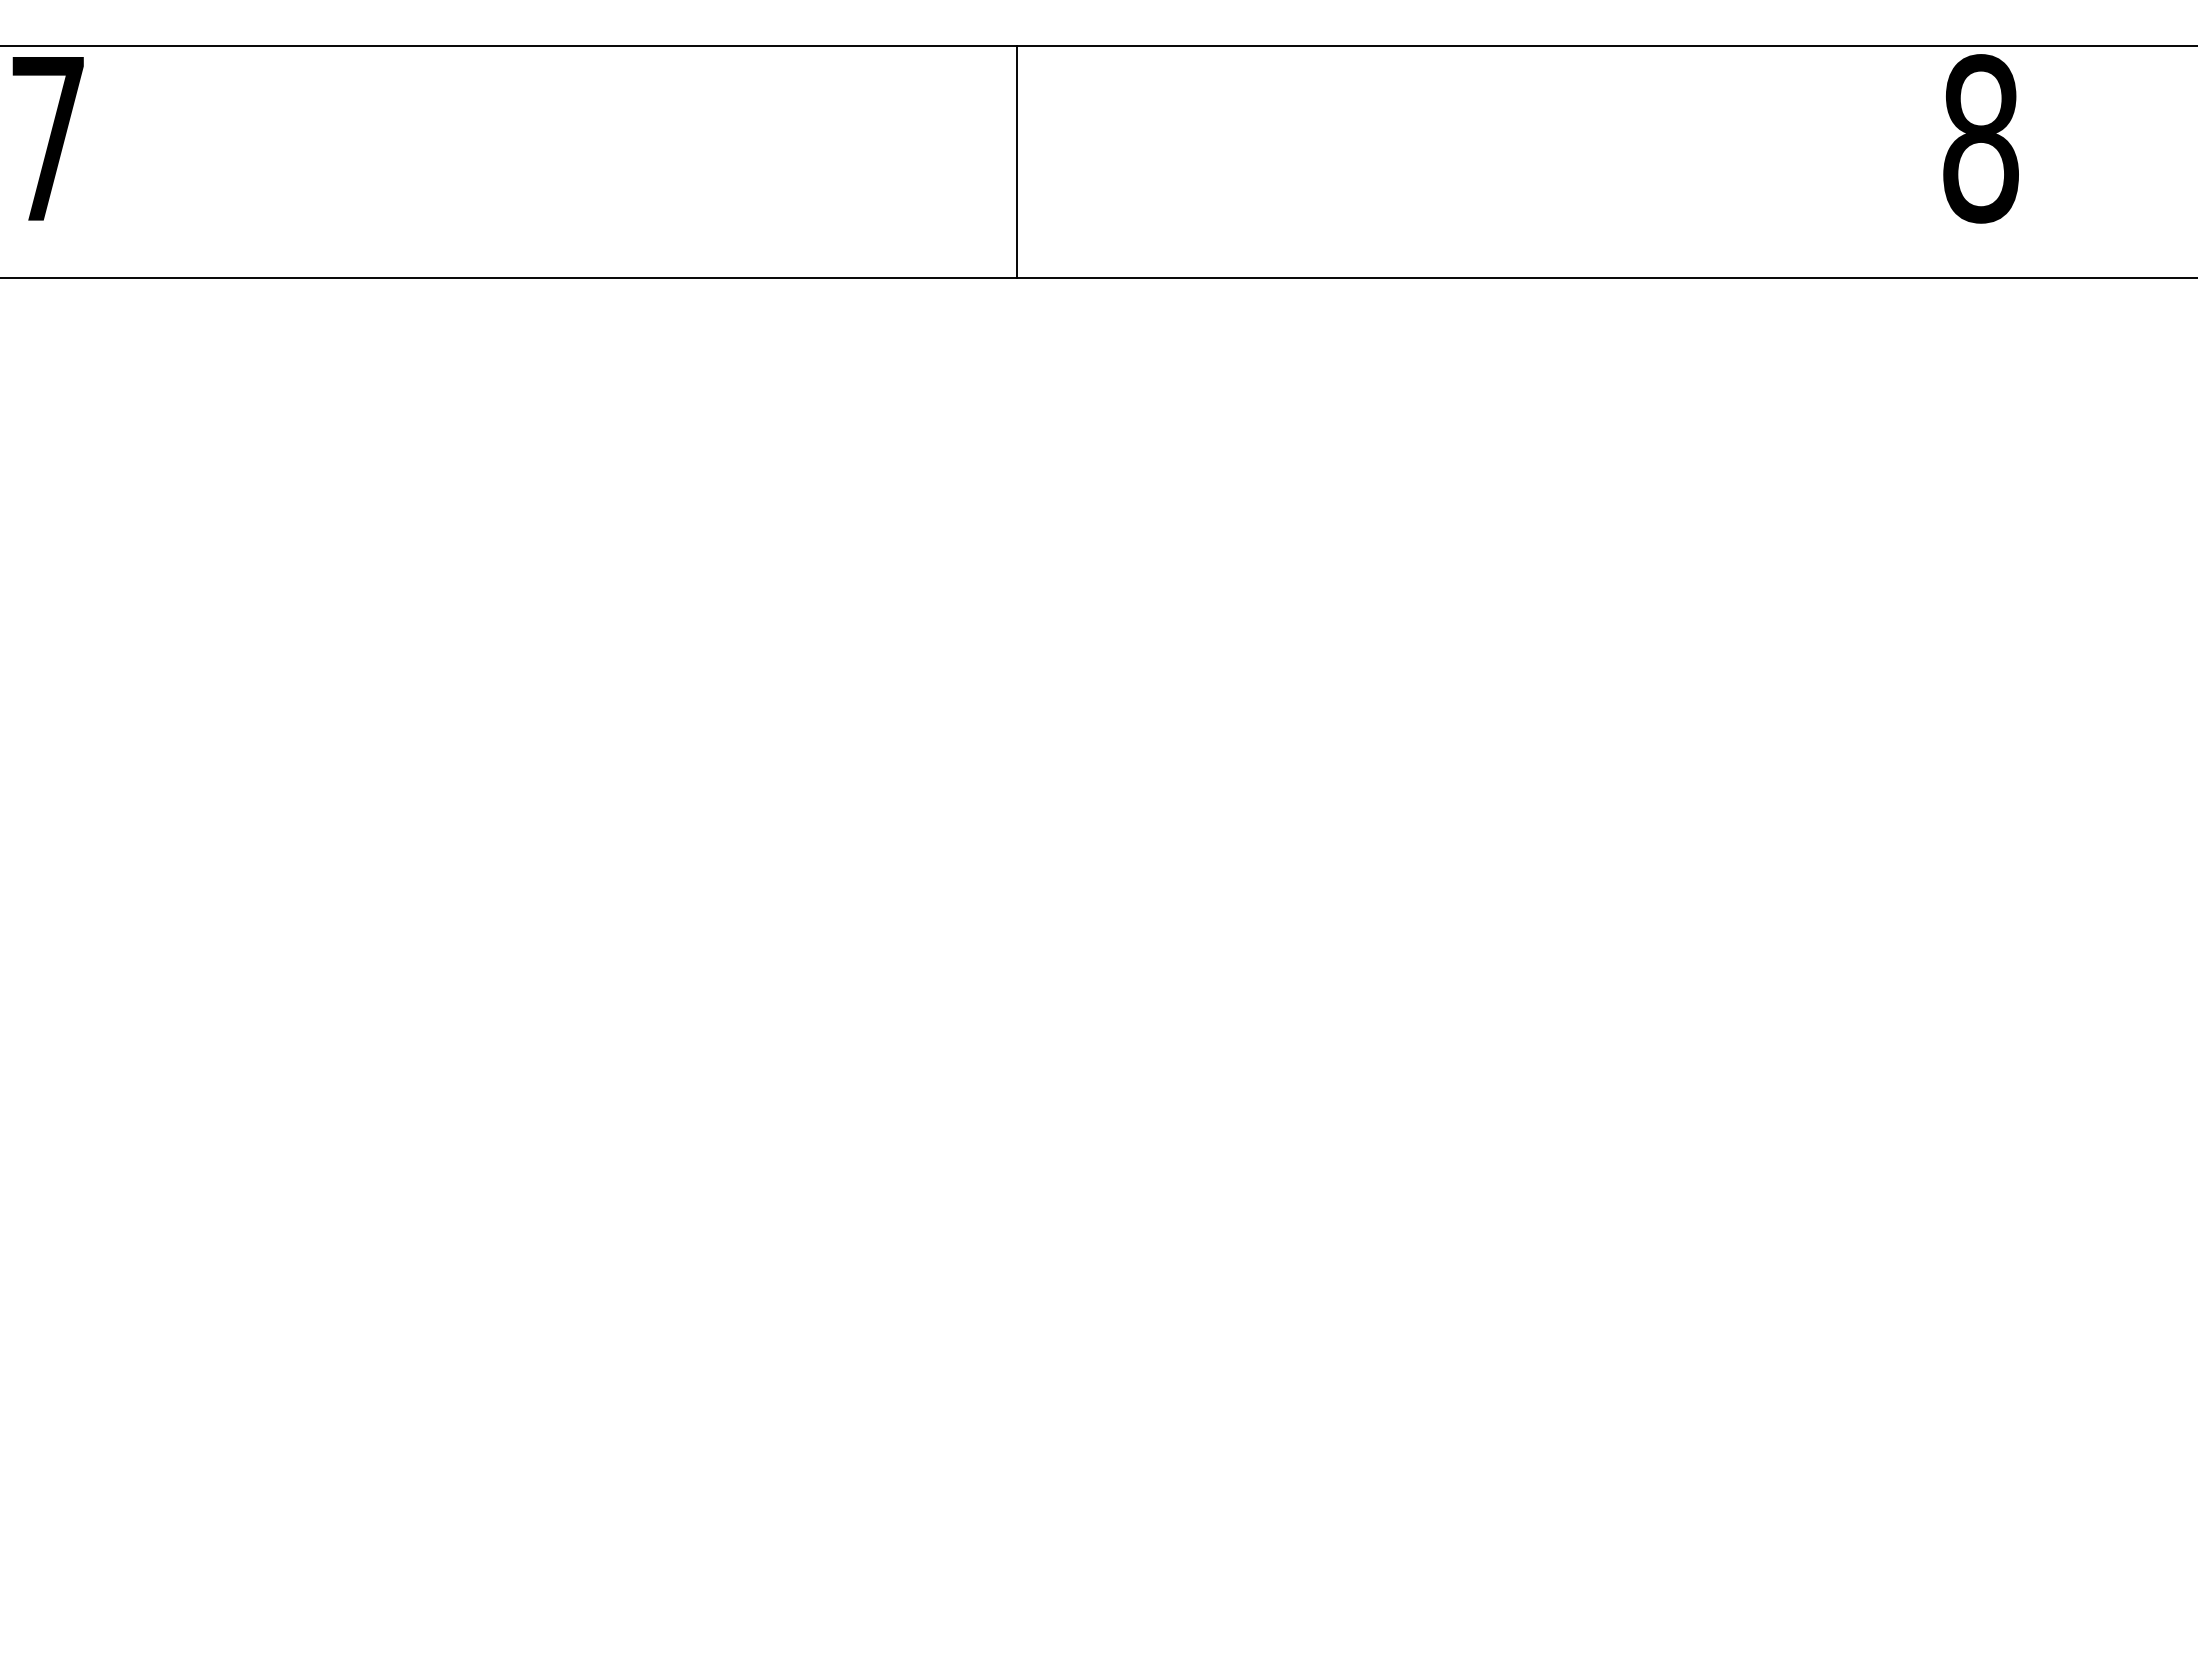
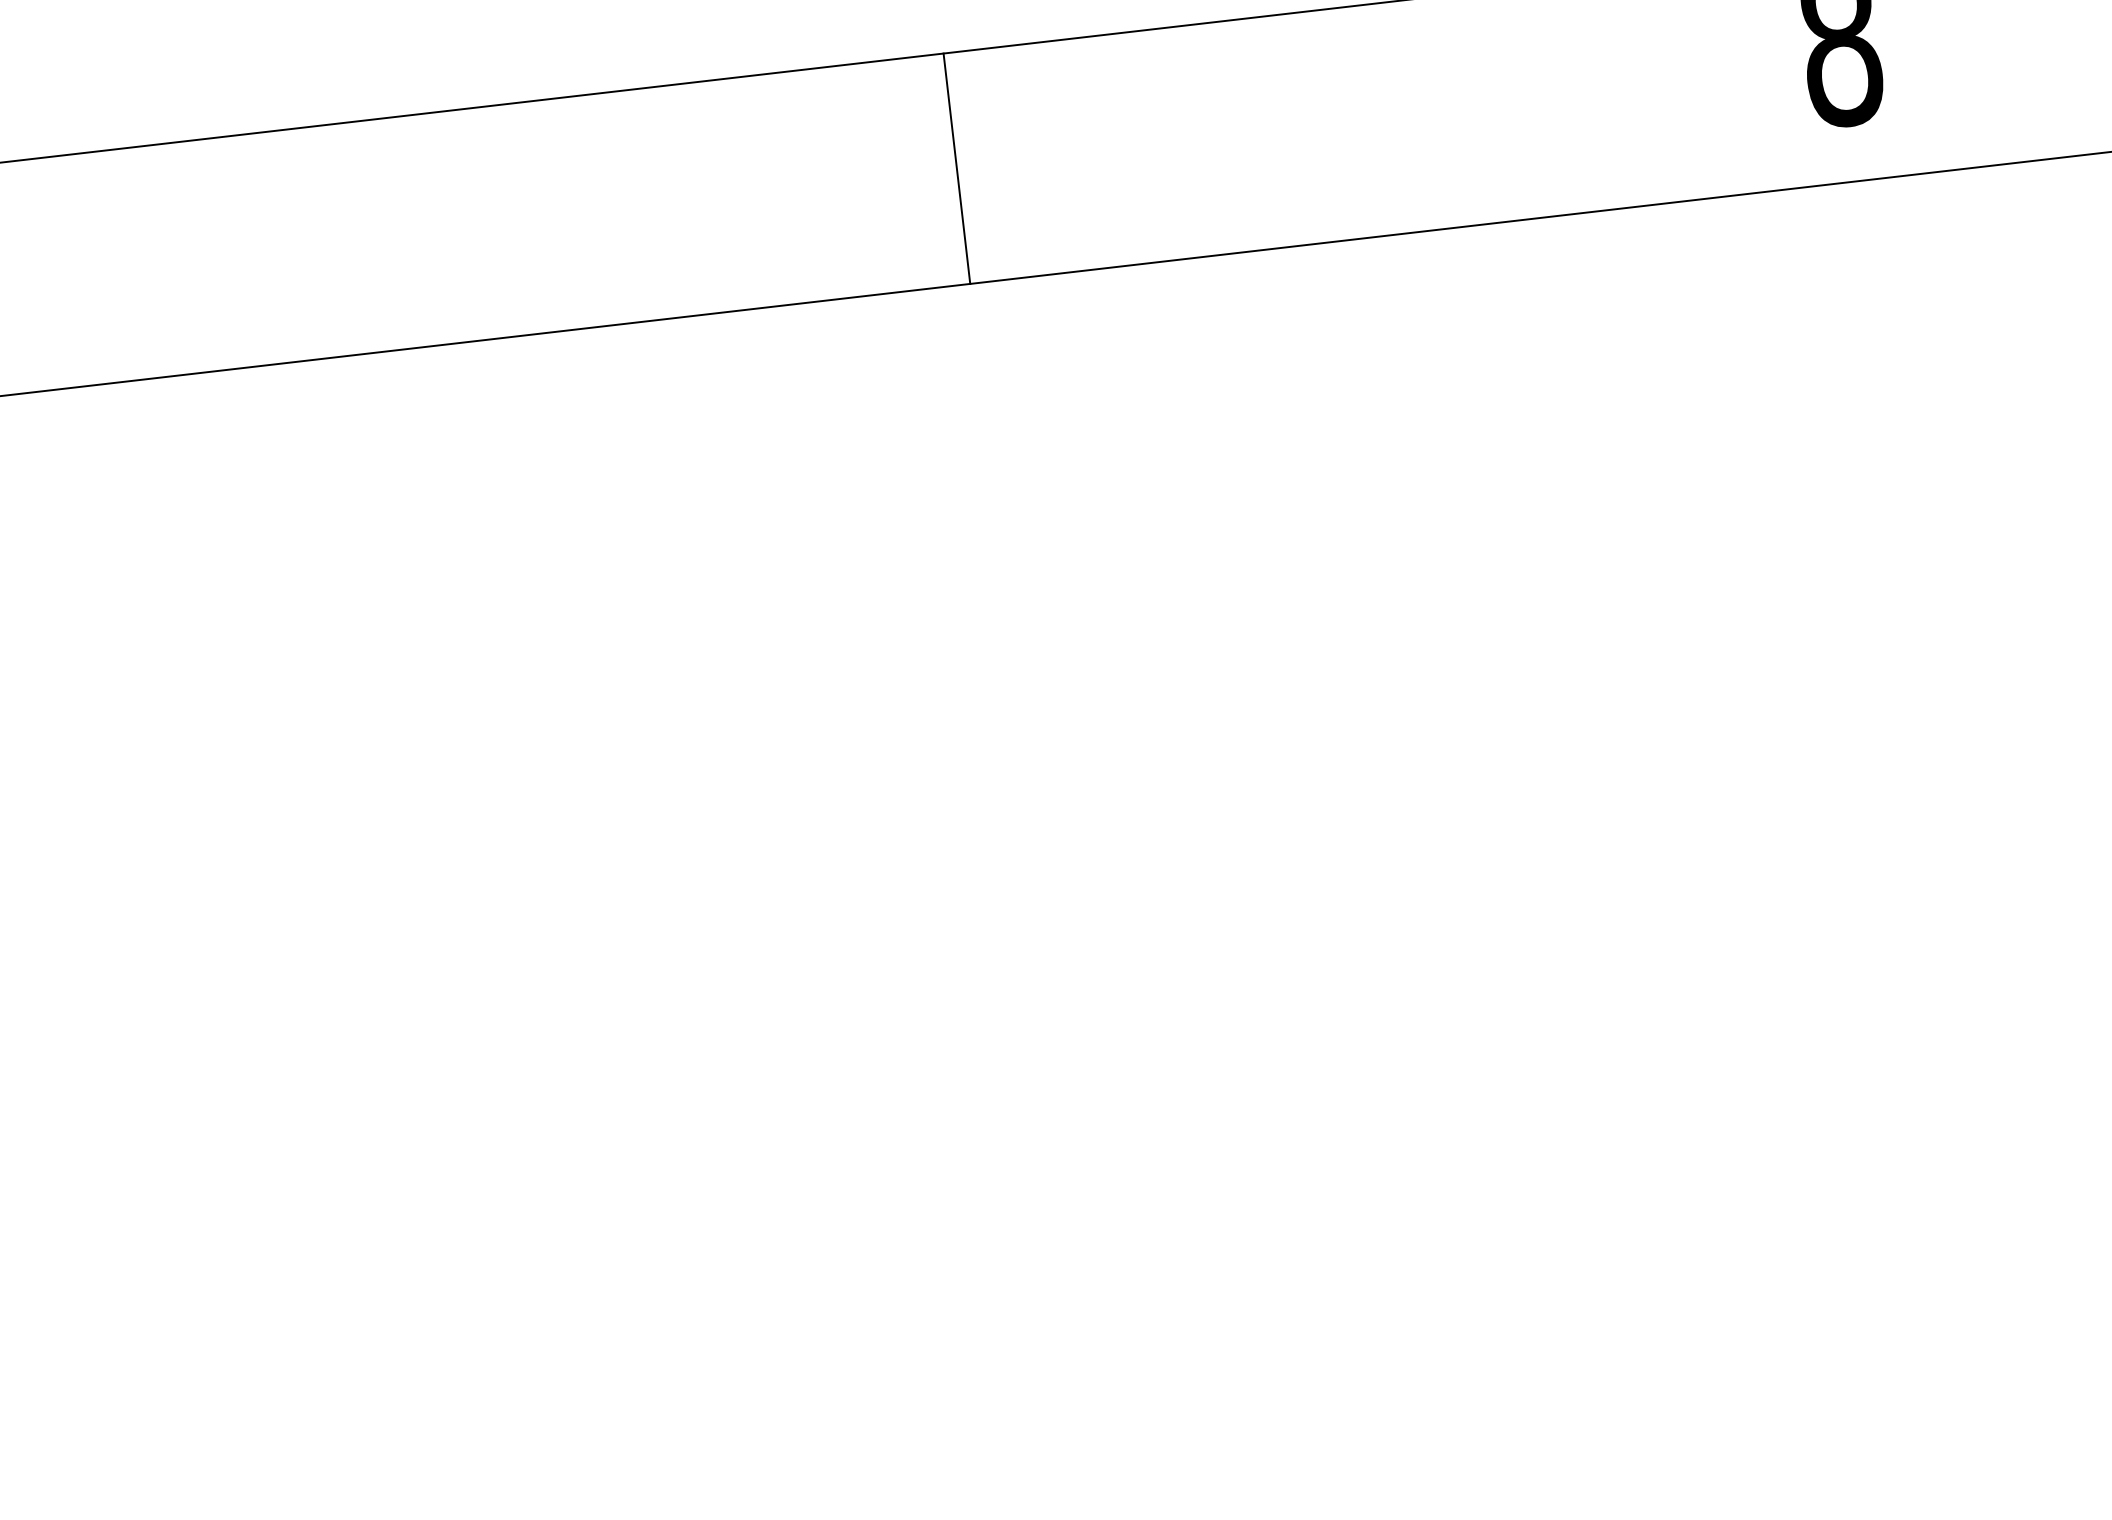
line: (1016, 162) -> (956, 168), moved

